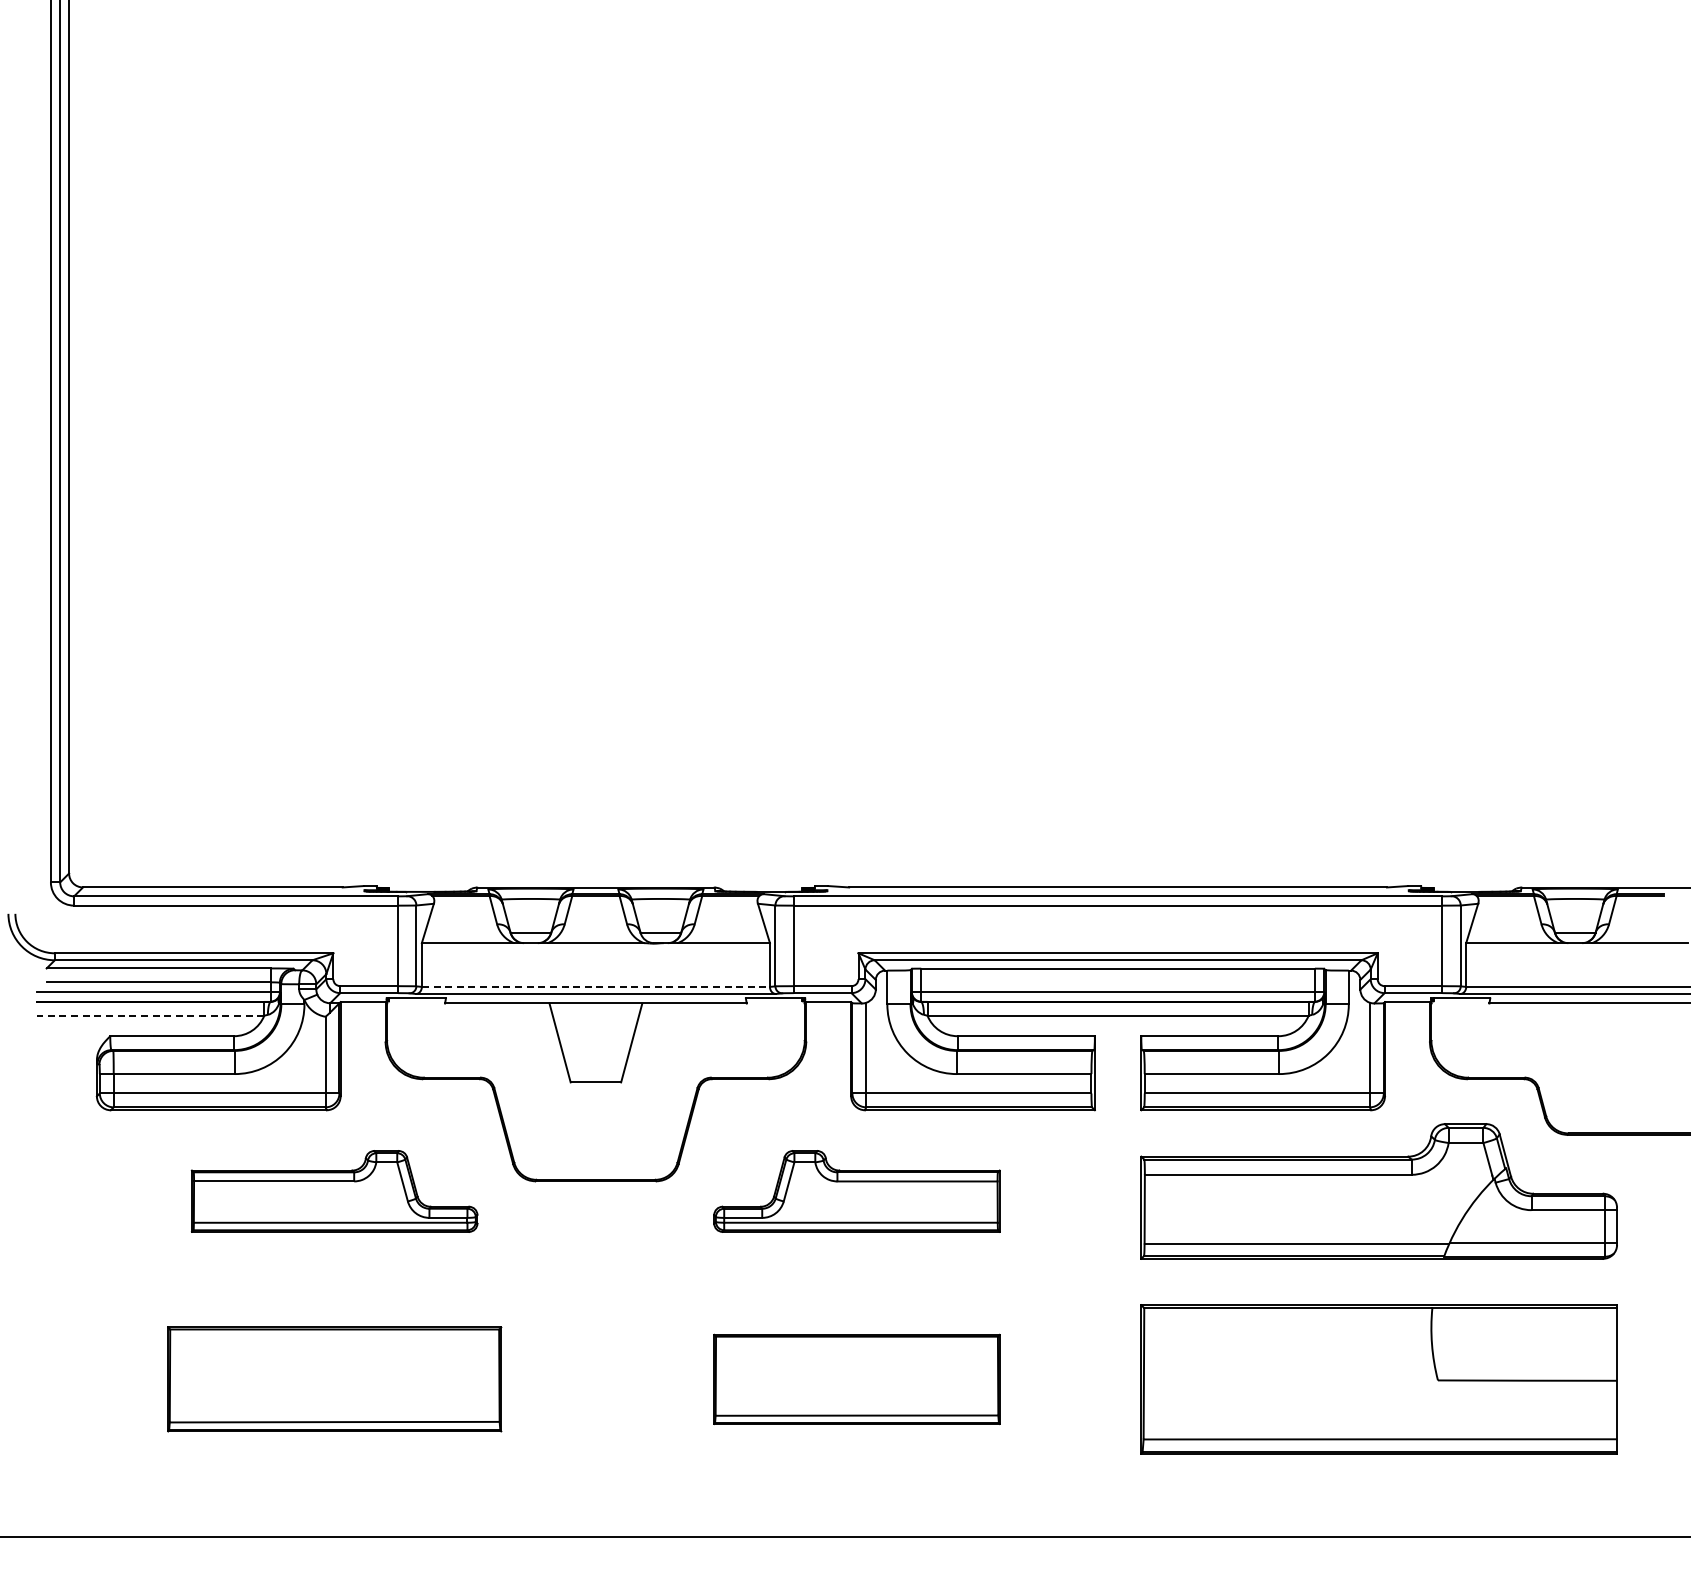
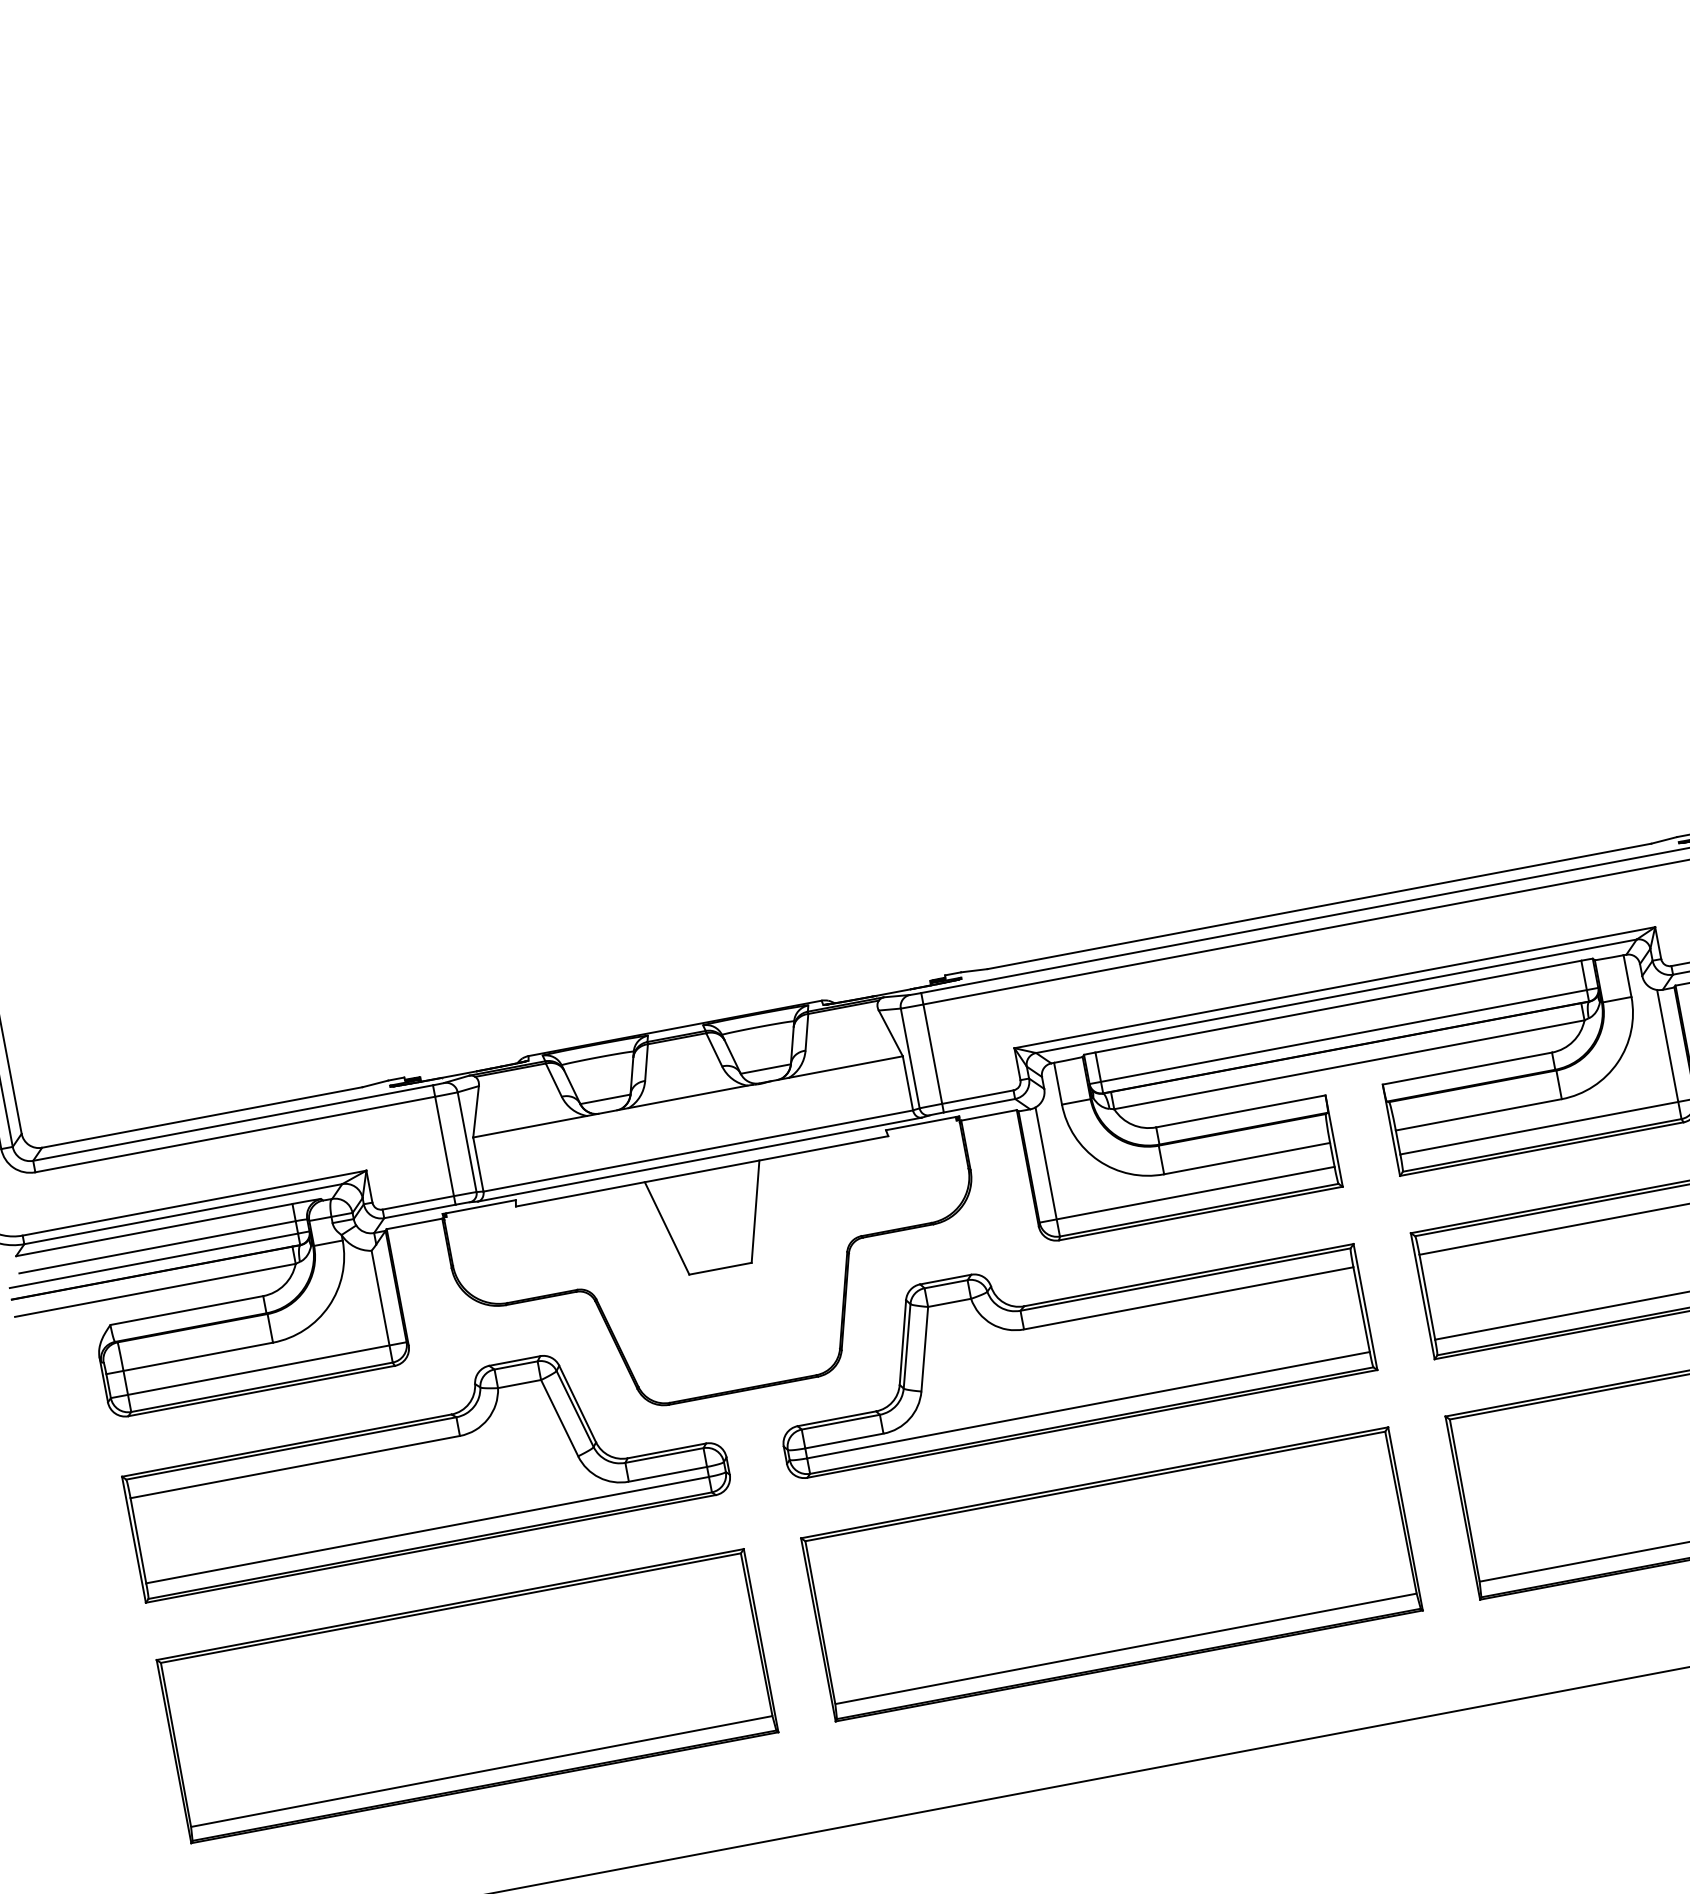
line: (596, 987) -> (699, 1151), dashed -> solid
line: (150, 1015) -> (155, 1290), dashed -> solid
part: (334, 1191) -> (423, 1464), size x1.67
part: (856, 1191) -> (1067, 1342), size x1.67
part: (334, 1379) -> (467, 1696), size x1.43
part: (856, 1379) -> (1111, 1574), size x1.67

